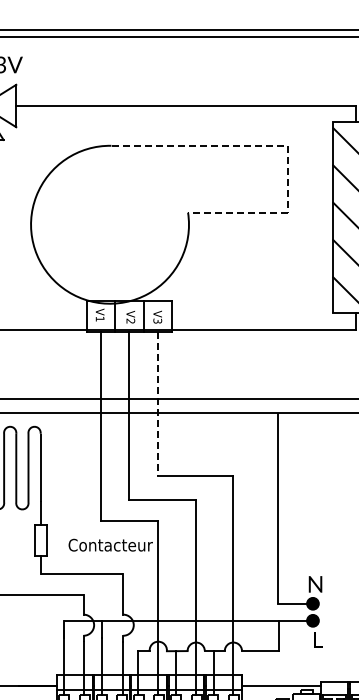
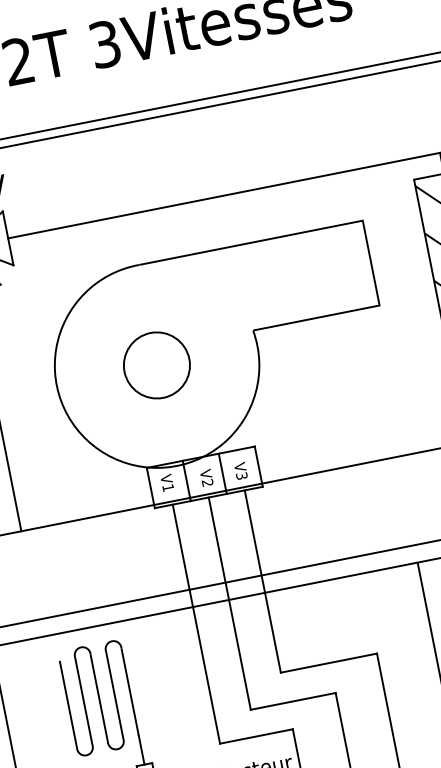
line: (284, 145) -> (358, 221), dashed -> solid
circle: (109, 224) -> (156, 365), added
line: (157, 404) -> (262, 582), dashed -> solid

